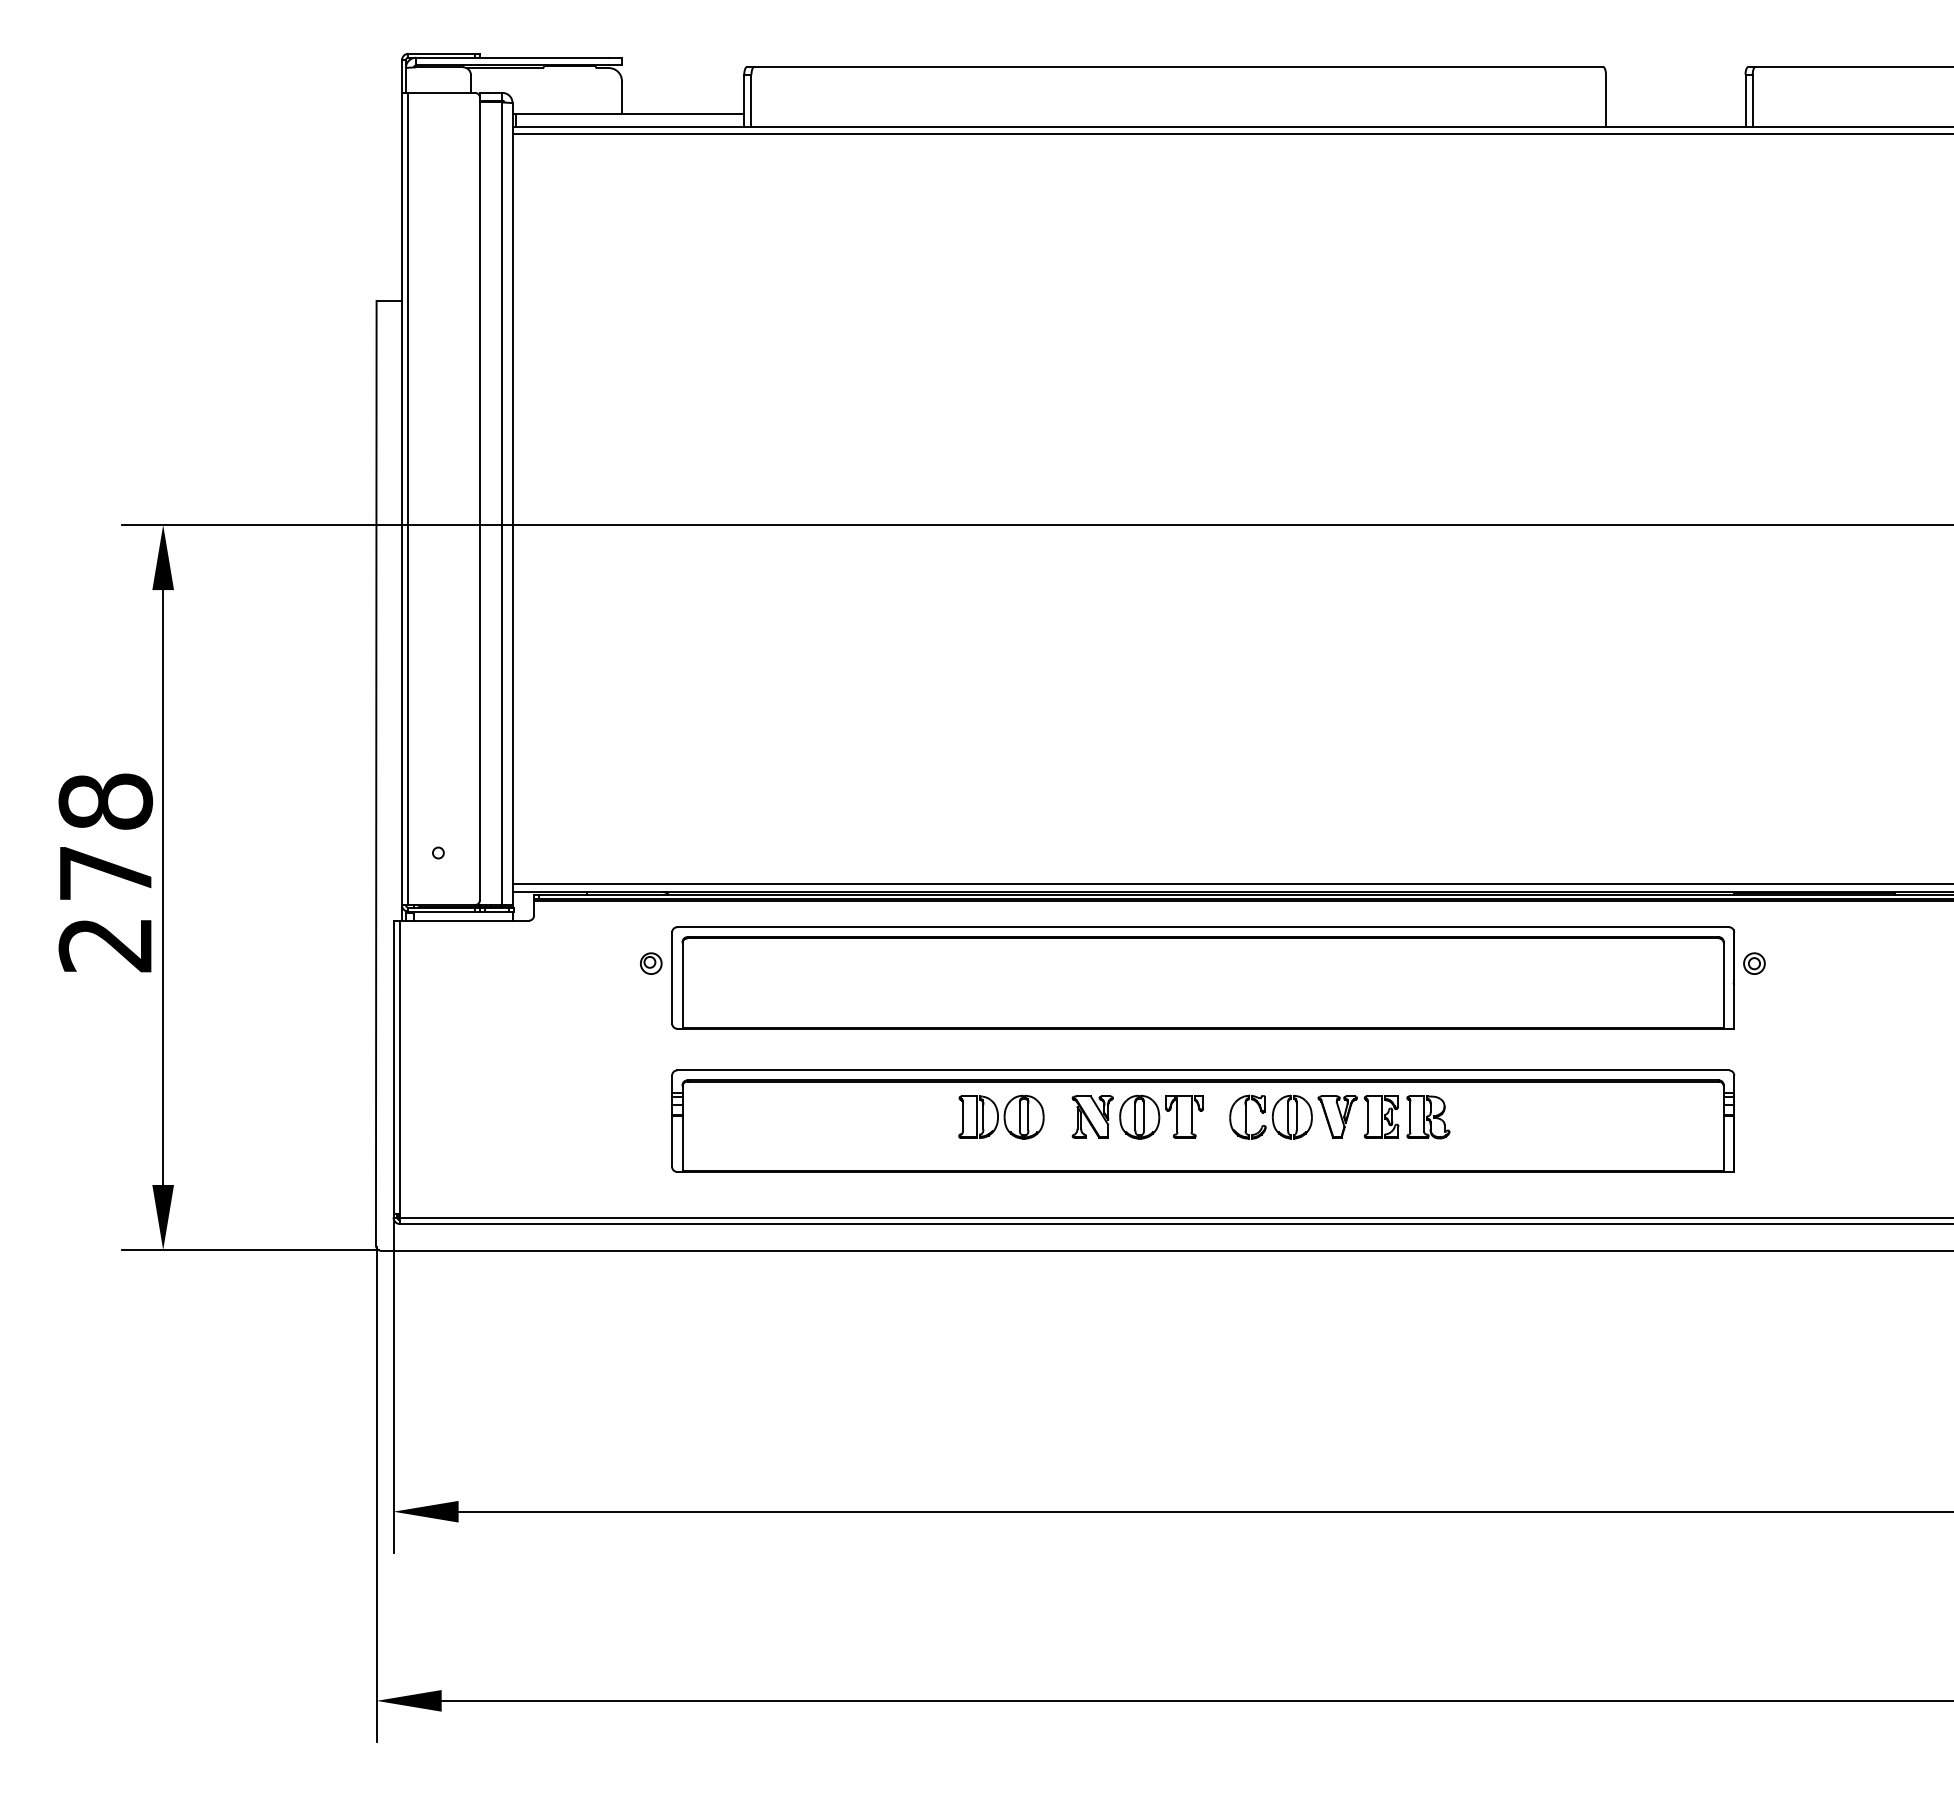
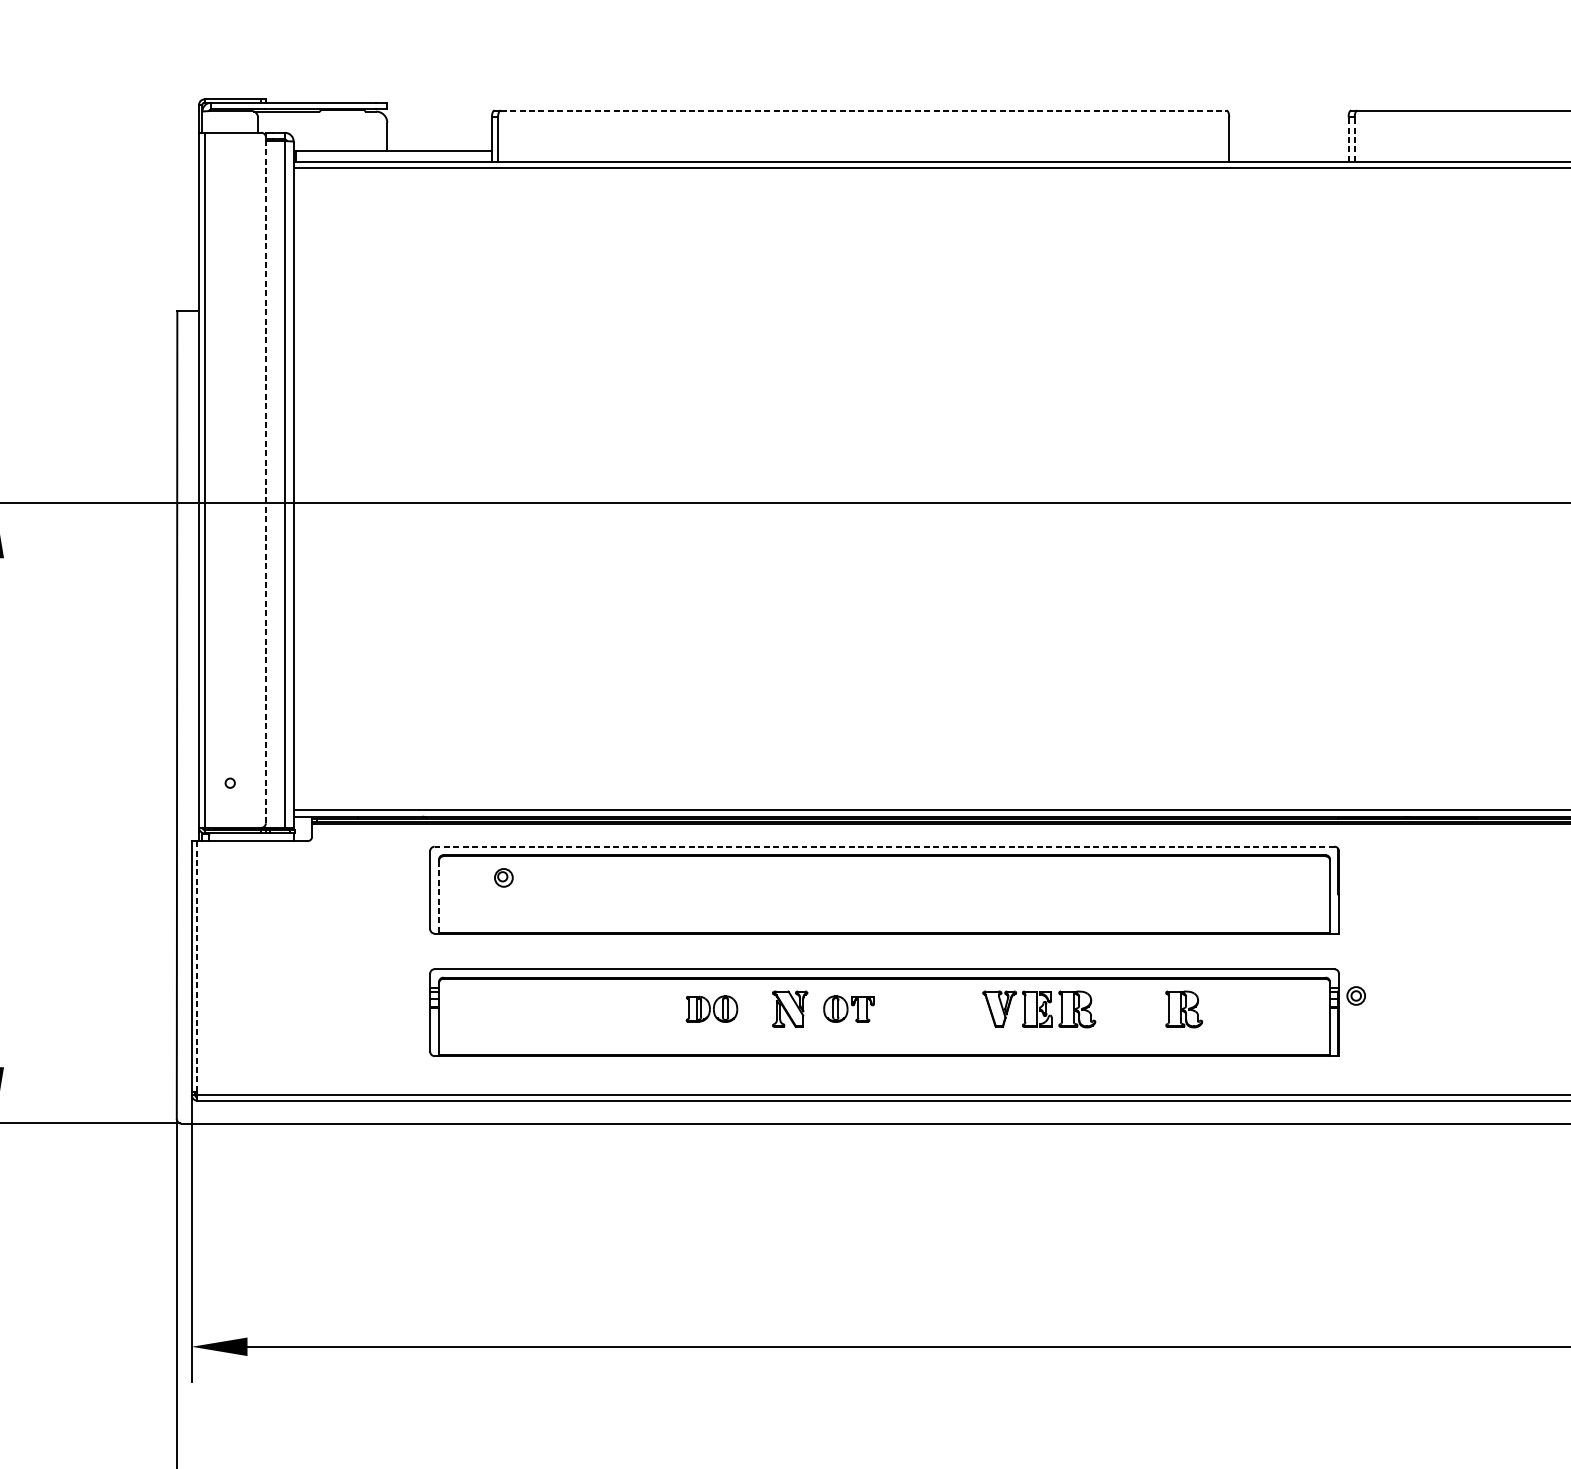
line: (1179, 66) -> (864, 110), solid -> dashed
line: (1745, 100) -> (1348, 139), solid -> dashed
line: (1752, 100) -> (1354, 139), solid -> dashed
line: (480, 498) -> (266, 479), solid -> dashed
line: (1203, 927) -> (884, 846), solid -> dashed
part: (651, 963) -> (504, 877), moved
part: (1754, 963) -> (1356, 995), moved
line: (682, 985) -> (439, 896), solid -> dashed
line: (400, 1067) -> (197, 966), solid -> dashed
part: (1001, 1116) -> (712, 1008), size x0.7
part: (1161, 1116) -> (848, 1008), size x0.7
part: (1270, 1116) -> (942, 1008), removed
part: (1553, 1117) -> (1184, 1009), added

